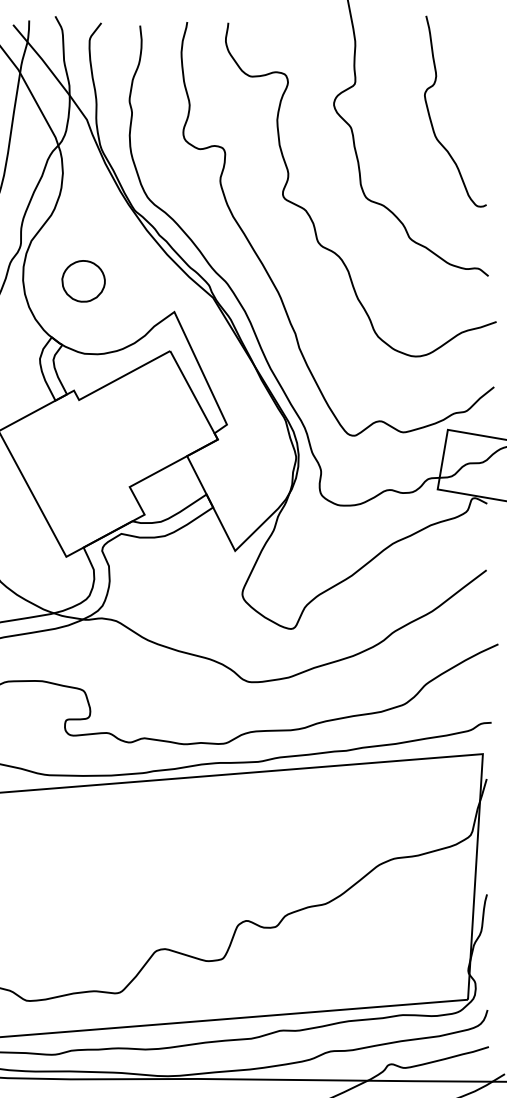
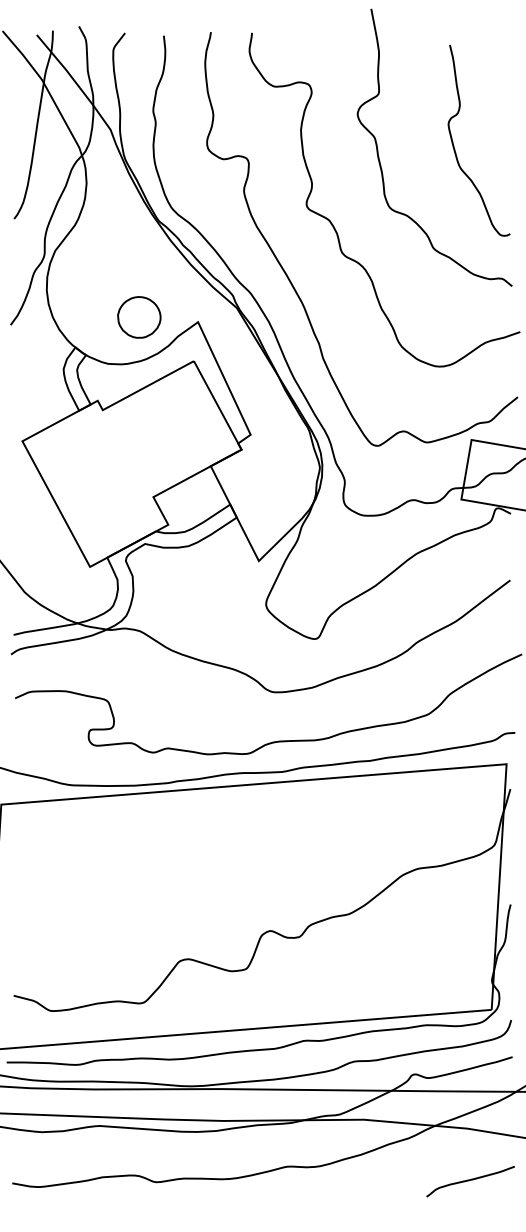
curve: (430, 116) -> (454, 145), moved
part: (83, 281) -> (139, 317), moved

